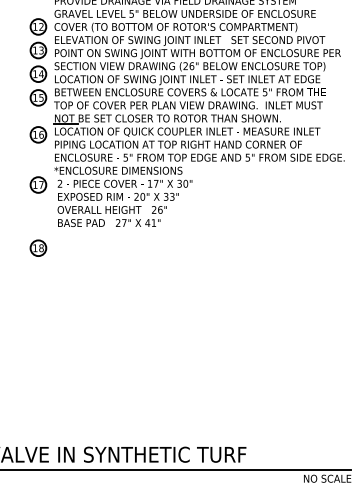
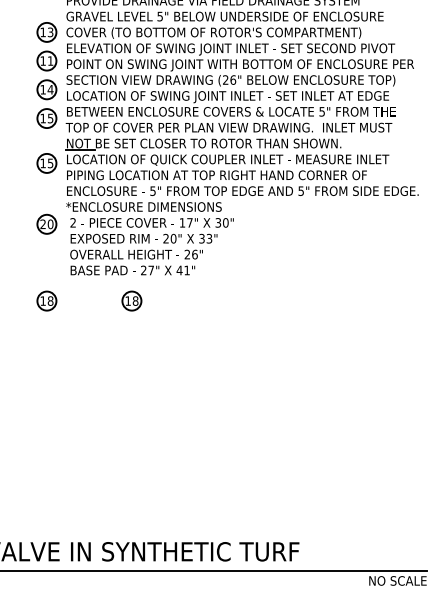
text: (41, 27) -> (50, 32), 12 -> 13
text: (41, 50) -> (50, 60), 13 -> 11
text: (41, 134) -> (50, 163), 16 -> 15
text: (38, 185) -> (46, 224), 17 -> 20
part: (108, 247) -> (131, 300), added

